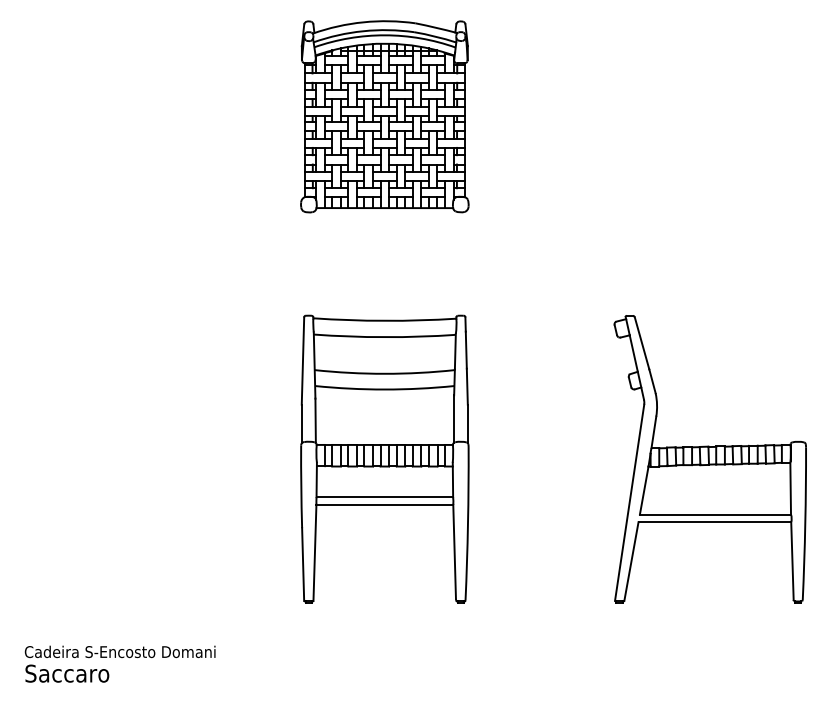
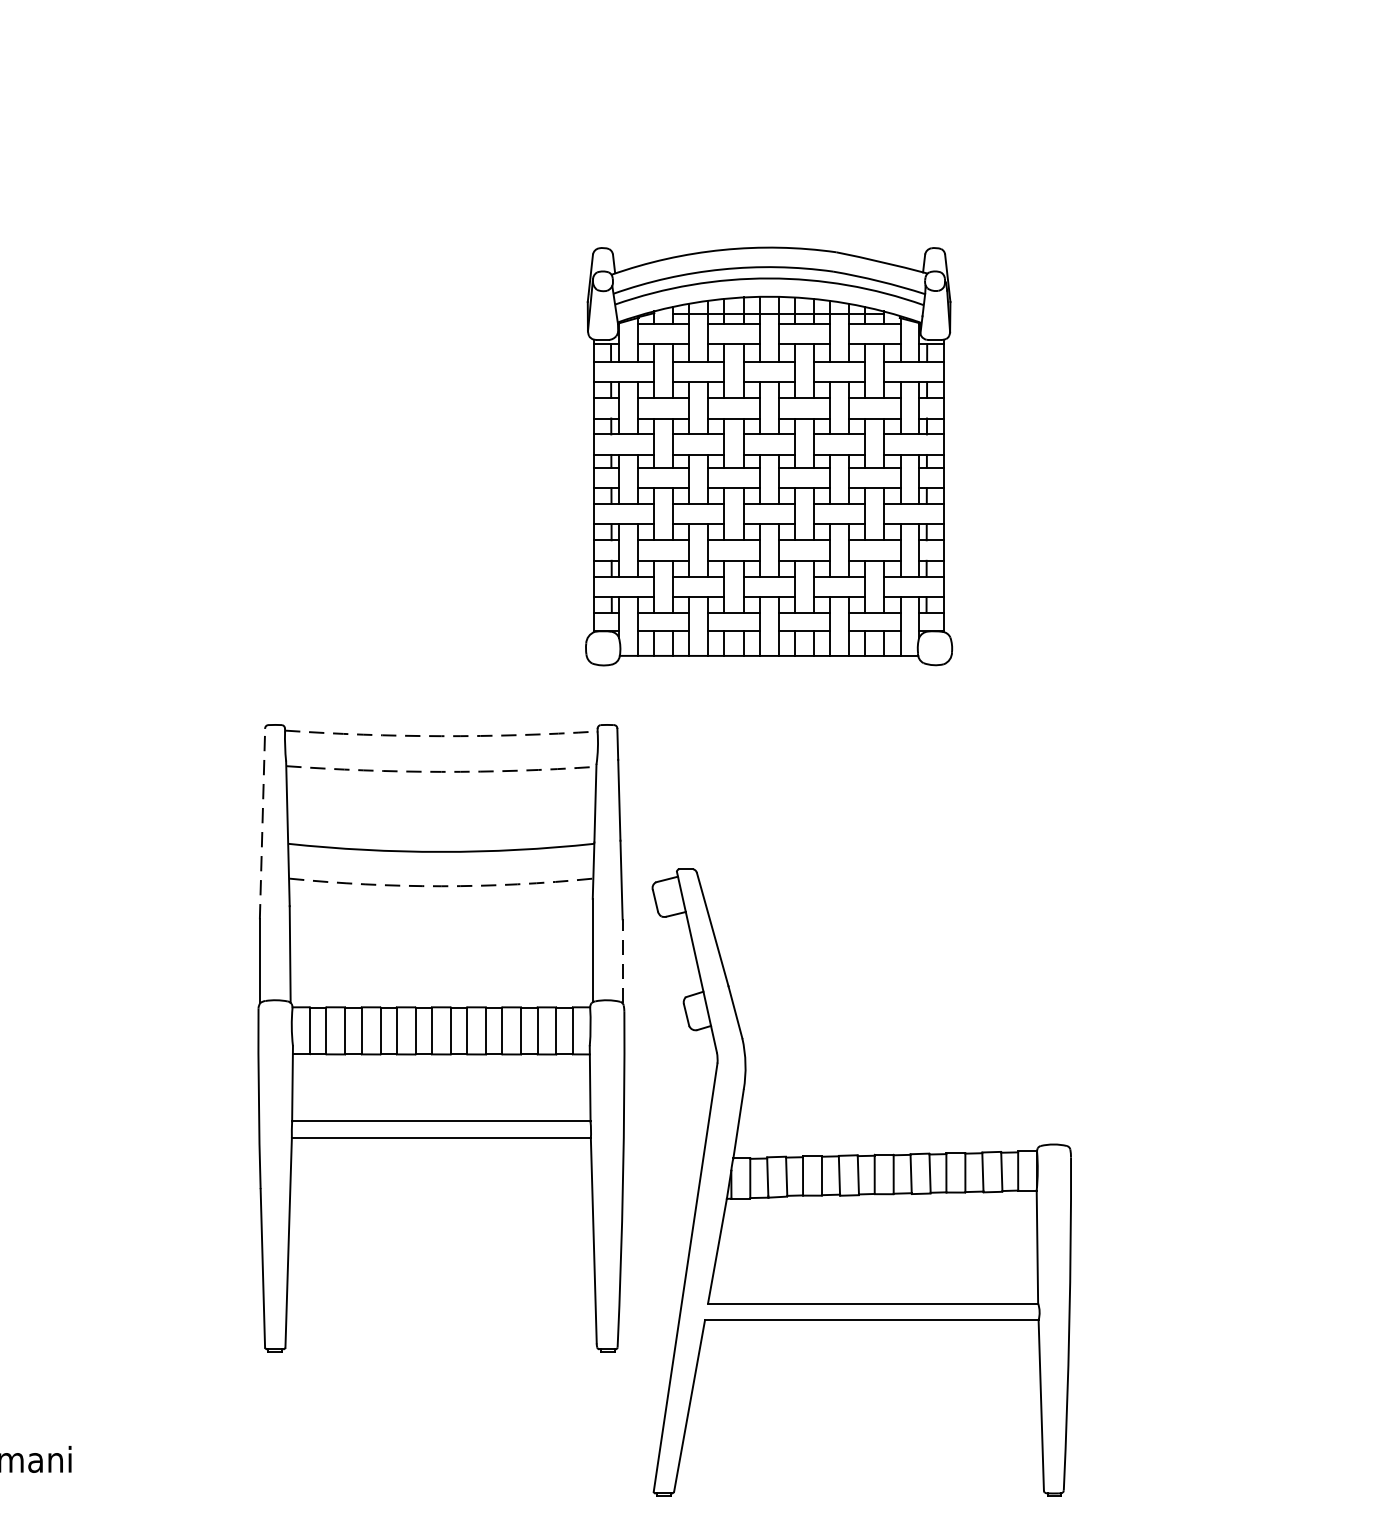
part: (384, 116) -> (768, 455), moved
arc: (384, 320) -> (440, 735), solid -> dashed
arc: (384, 337) -> (440, 772), solid -> dashed
line: (302, 361) -> (261, 825), solid -> dashed
arc: (384, 389) -> (440, 886), solid -> dashed
line: (467, 423) -> (621, 960), solid -> dashed
part: (709, 459) -> (860, 1183), moved

